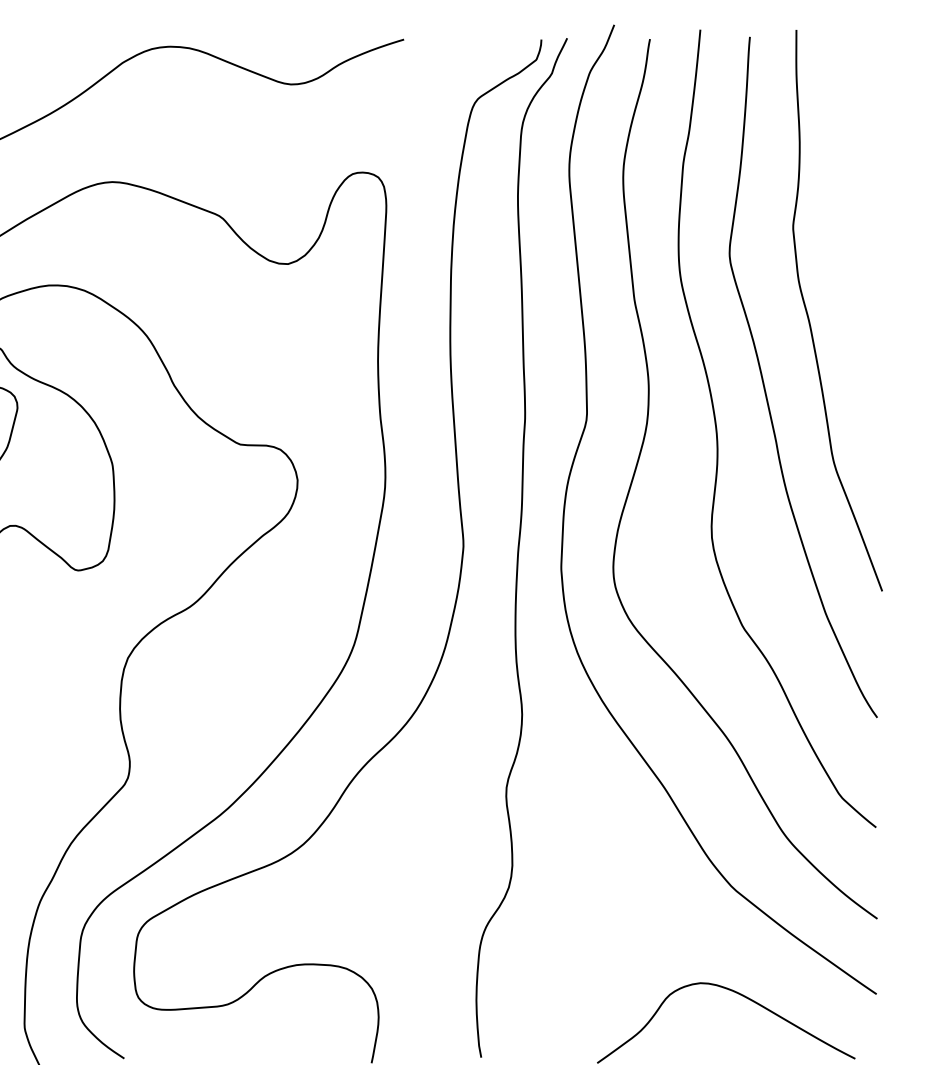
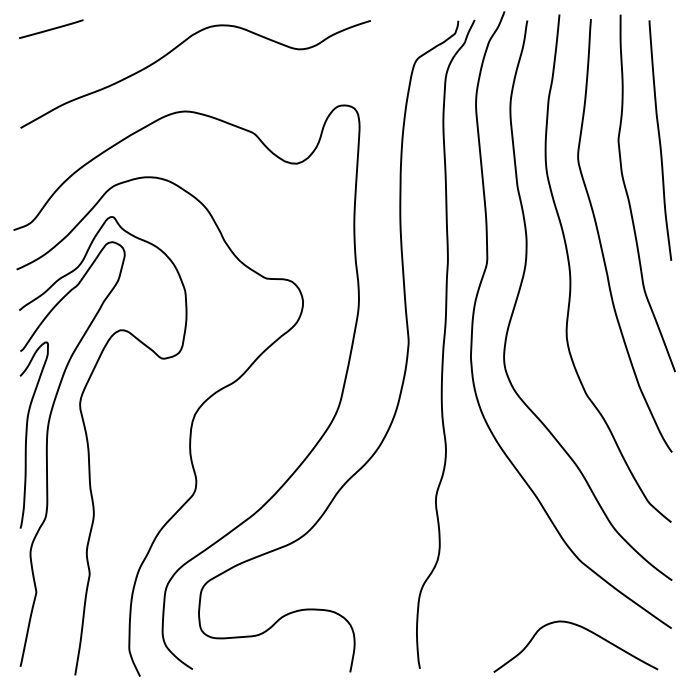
curve: (859, 227) -> (660, 140), added

